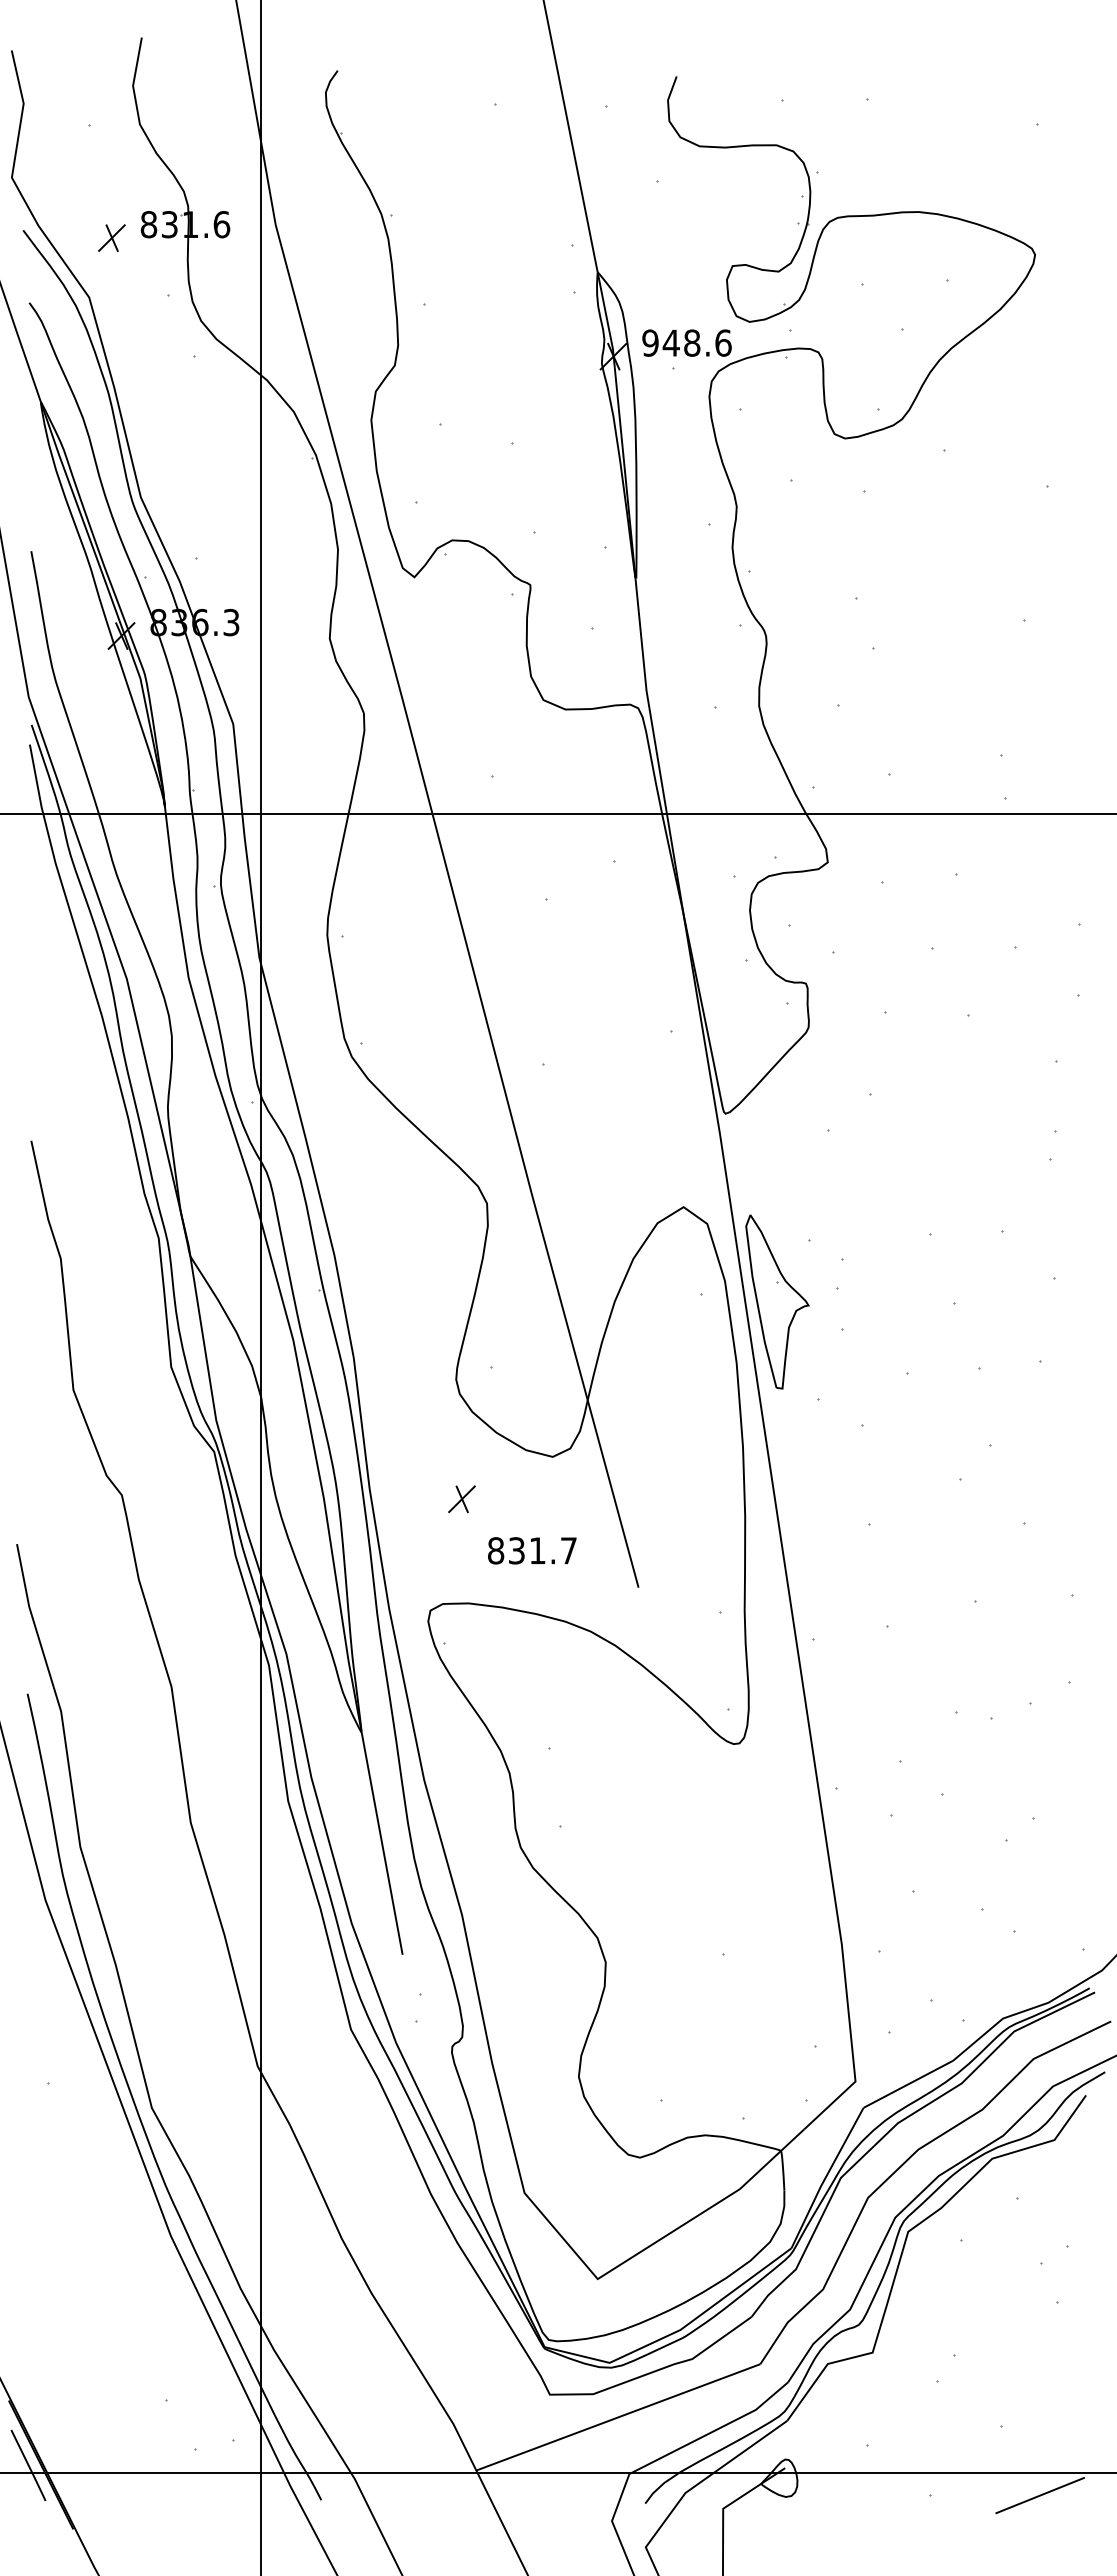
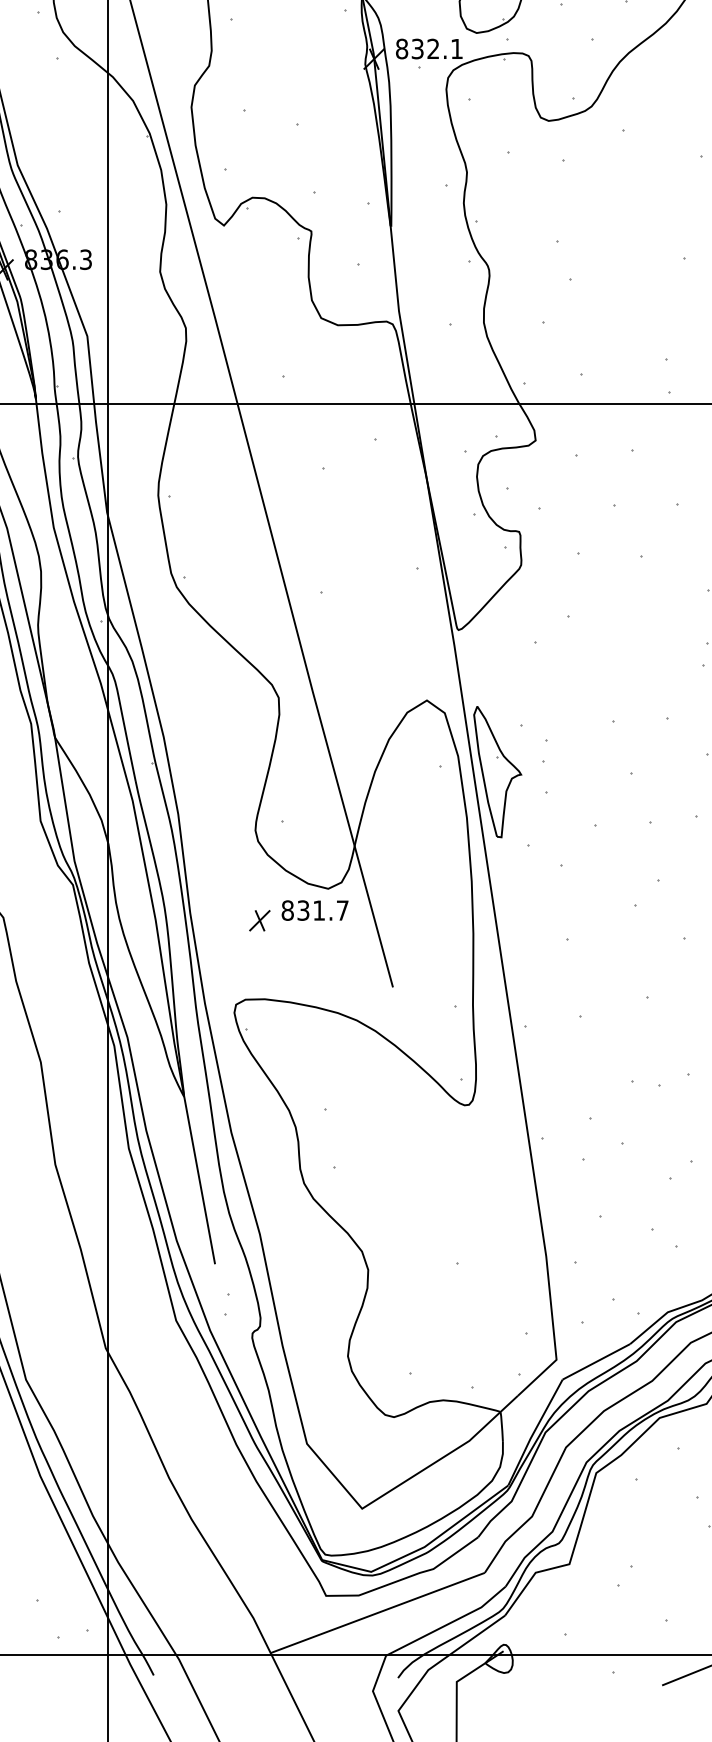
text: (686, 342) -> (429, 48), 948.6 -> 832.1
text: (532, 1550) -> (315, 910), moved

